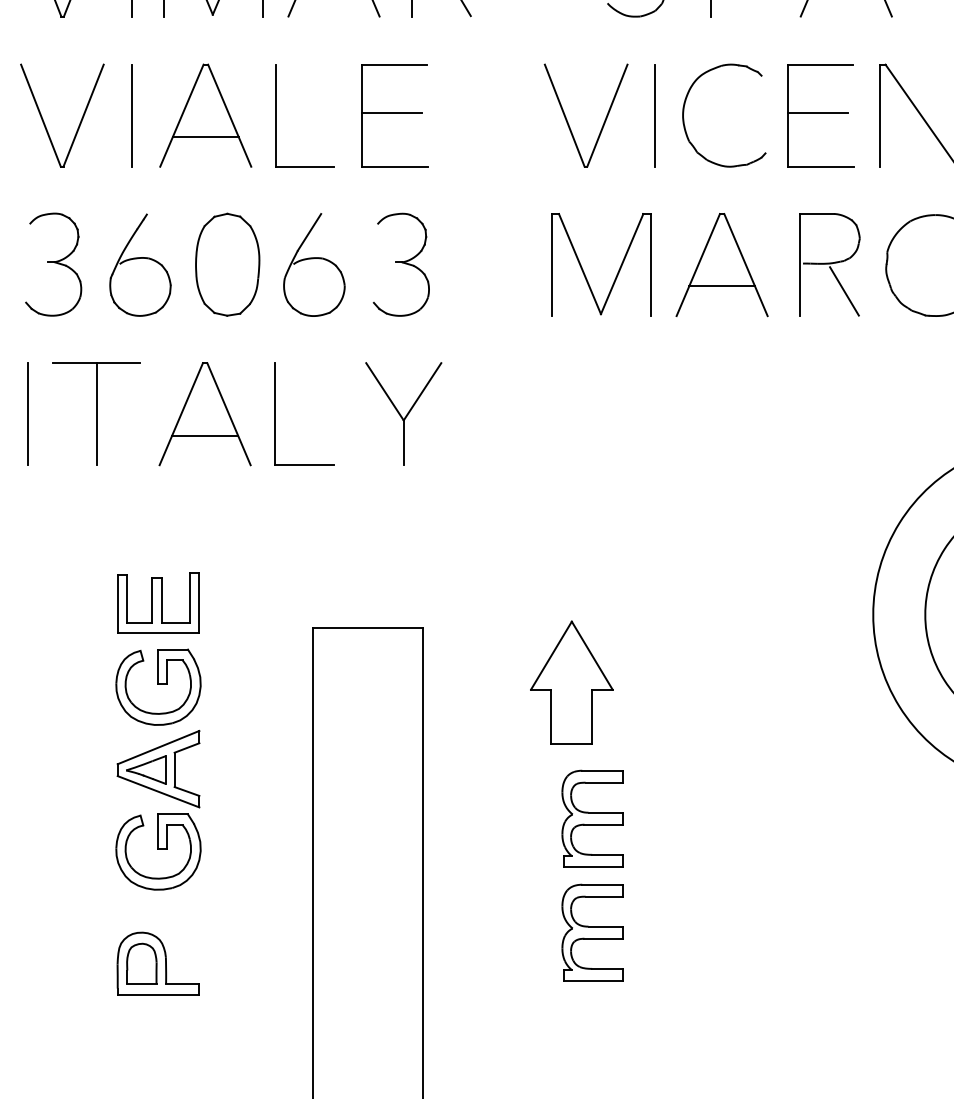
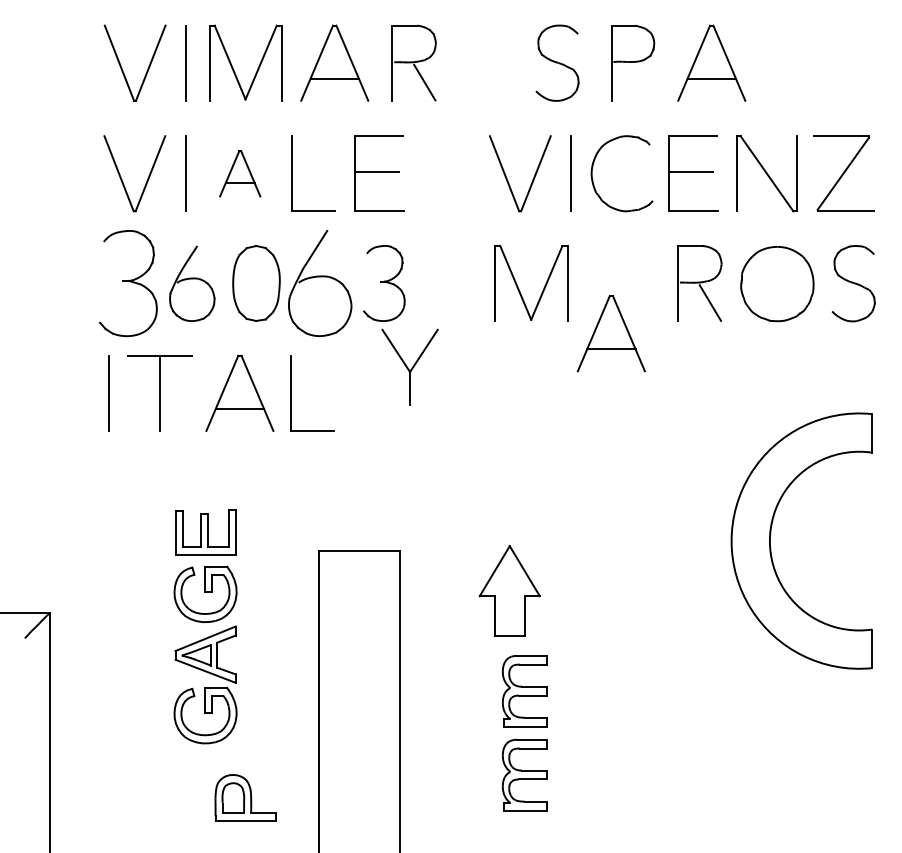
part: (204, 115) -> (239, 173), size x0.6
part: (53, 263) -> (128, 282), size x1.4
part: (314, 264) -> (320, 283), size x1.4
part: (720, 264) -> (610, 333), moved
part: (402, 412) -> (409, 366), moved
part: (158, 963) -> (245, 797), moved

